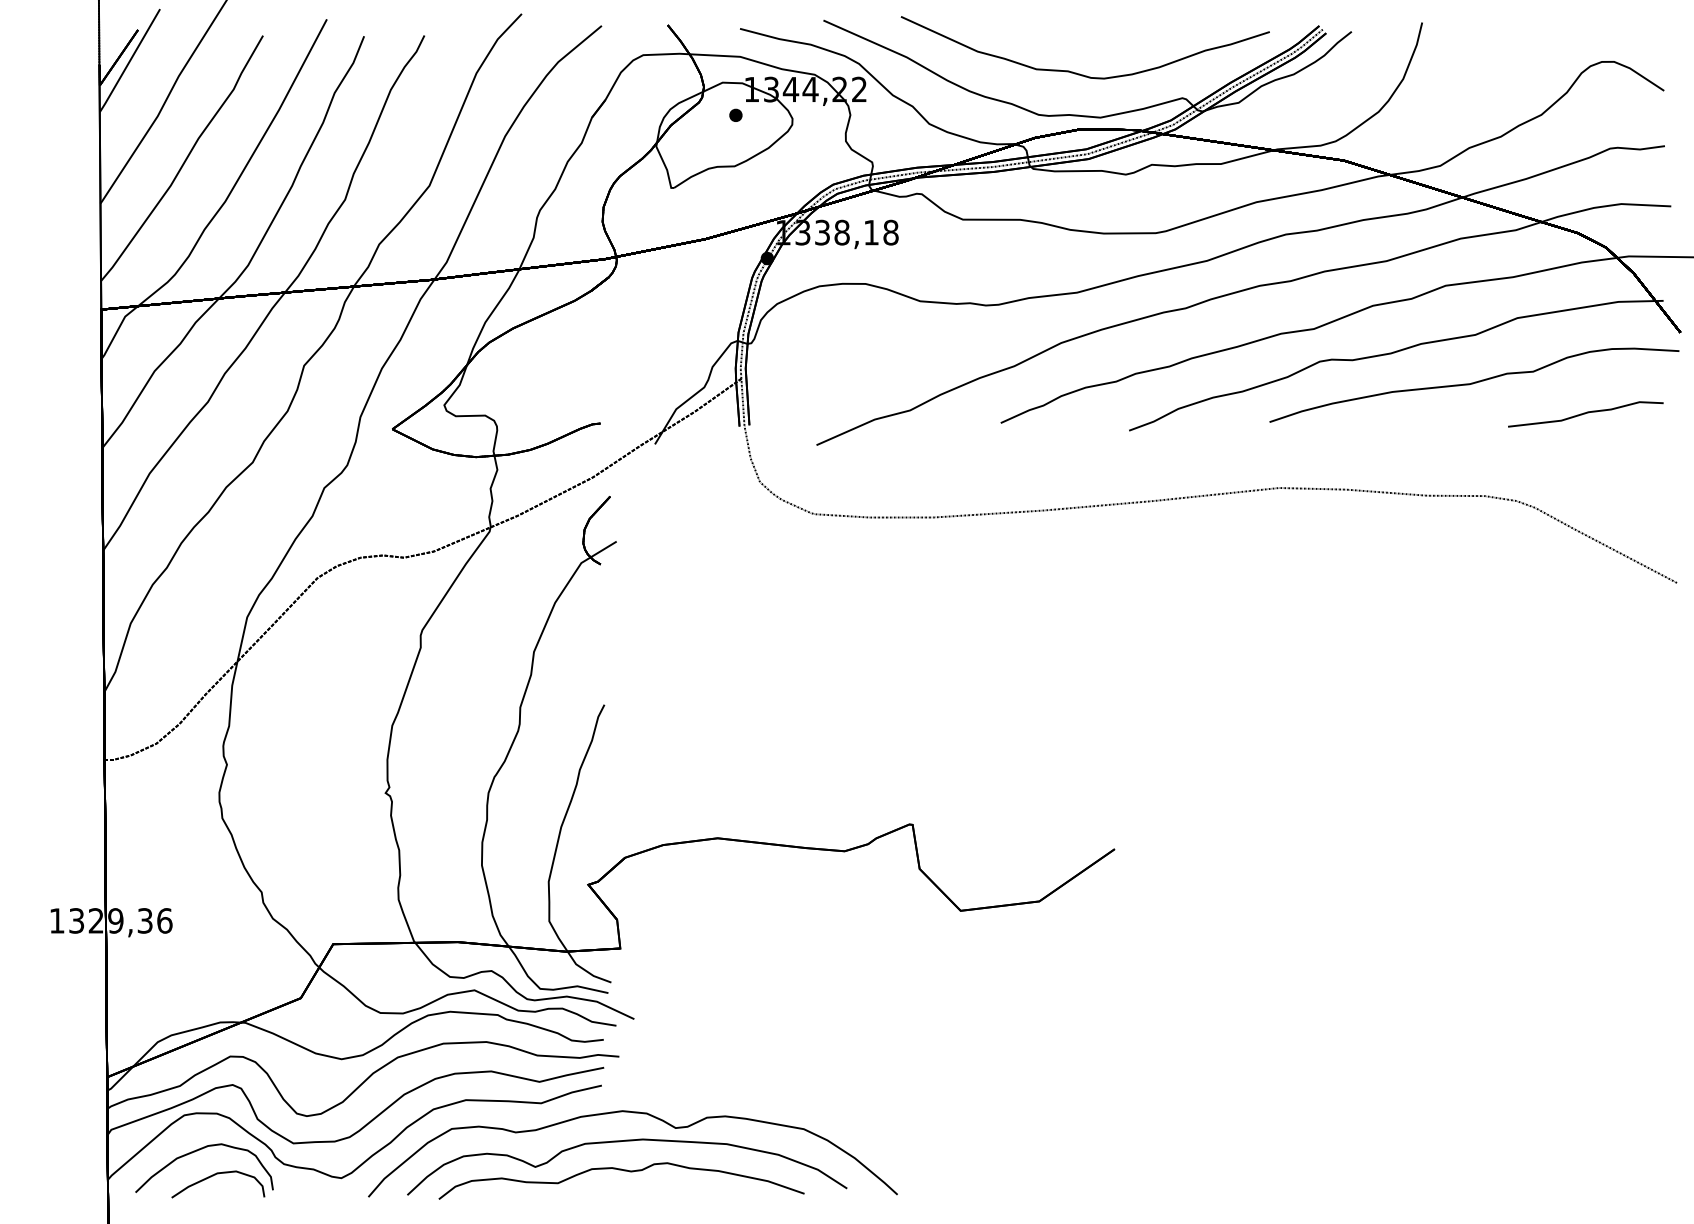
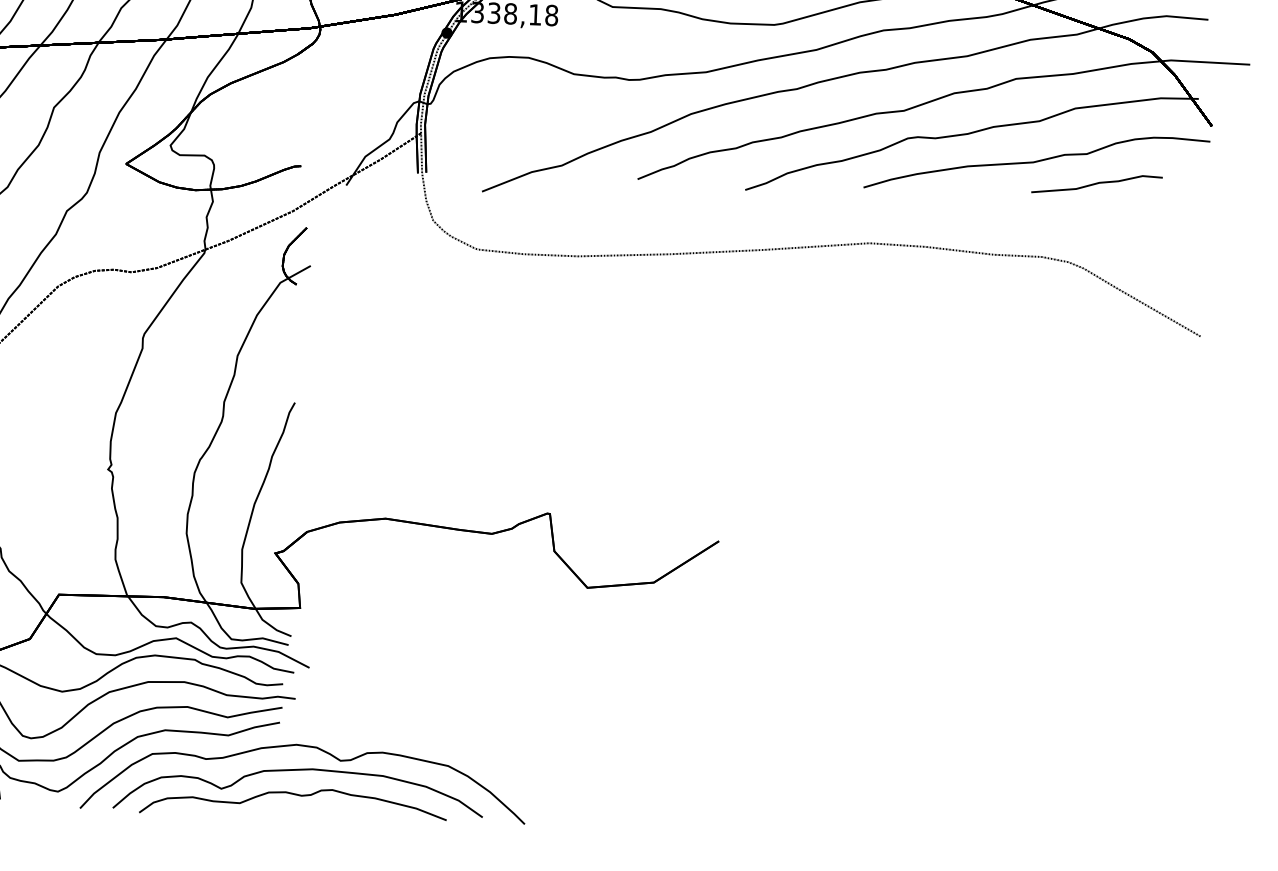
curve: (1585, 414) -> (1096, 184), moved

